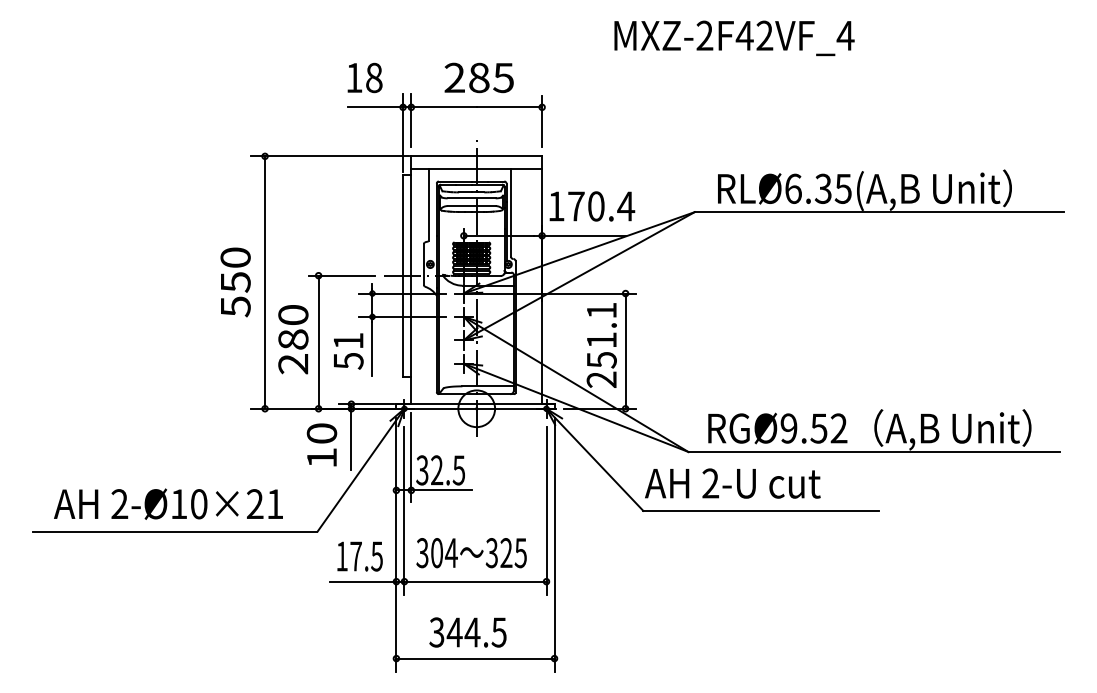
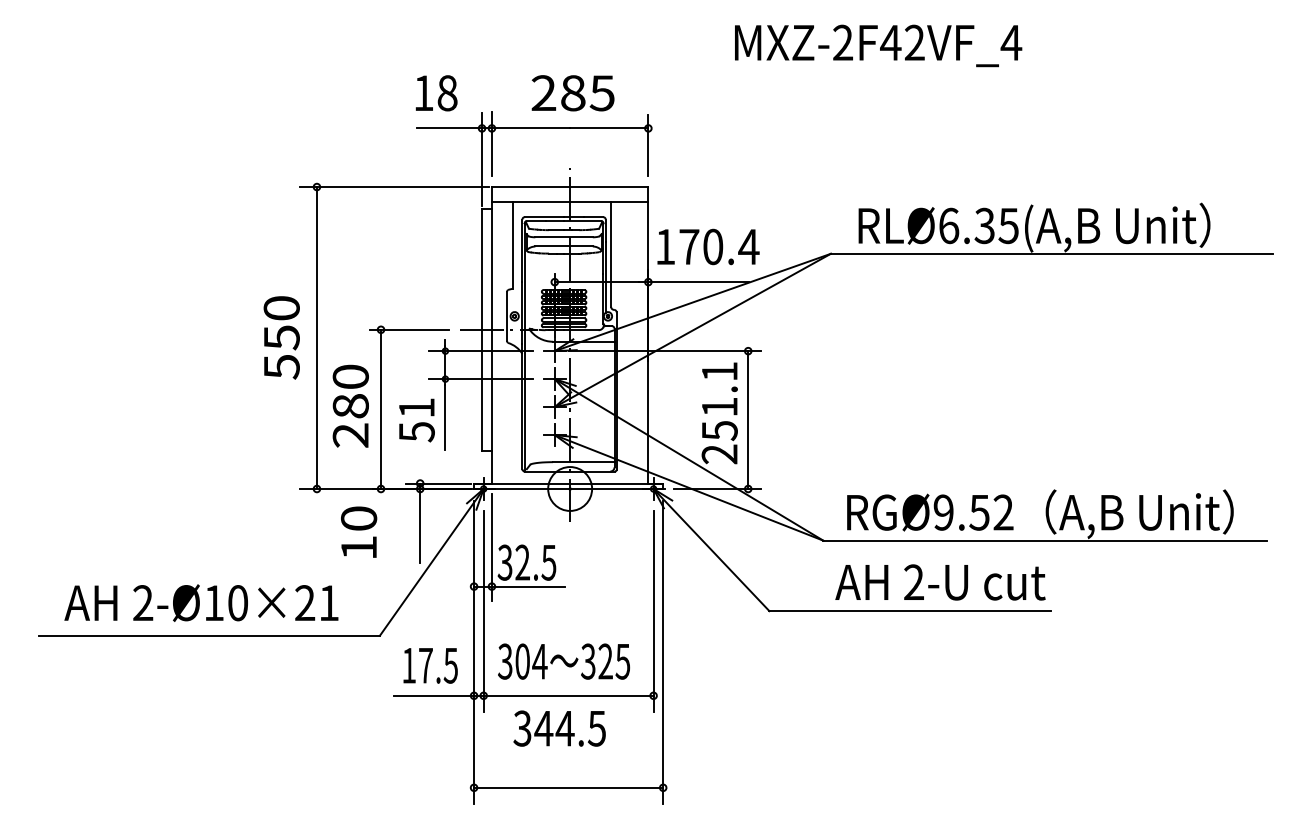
text: (322, 444) -> (359, 531), moved
text: (732, 483) -> (940, 582), moved
text: (467, 632) -> (559, 728), moved

